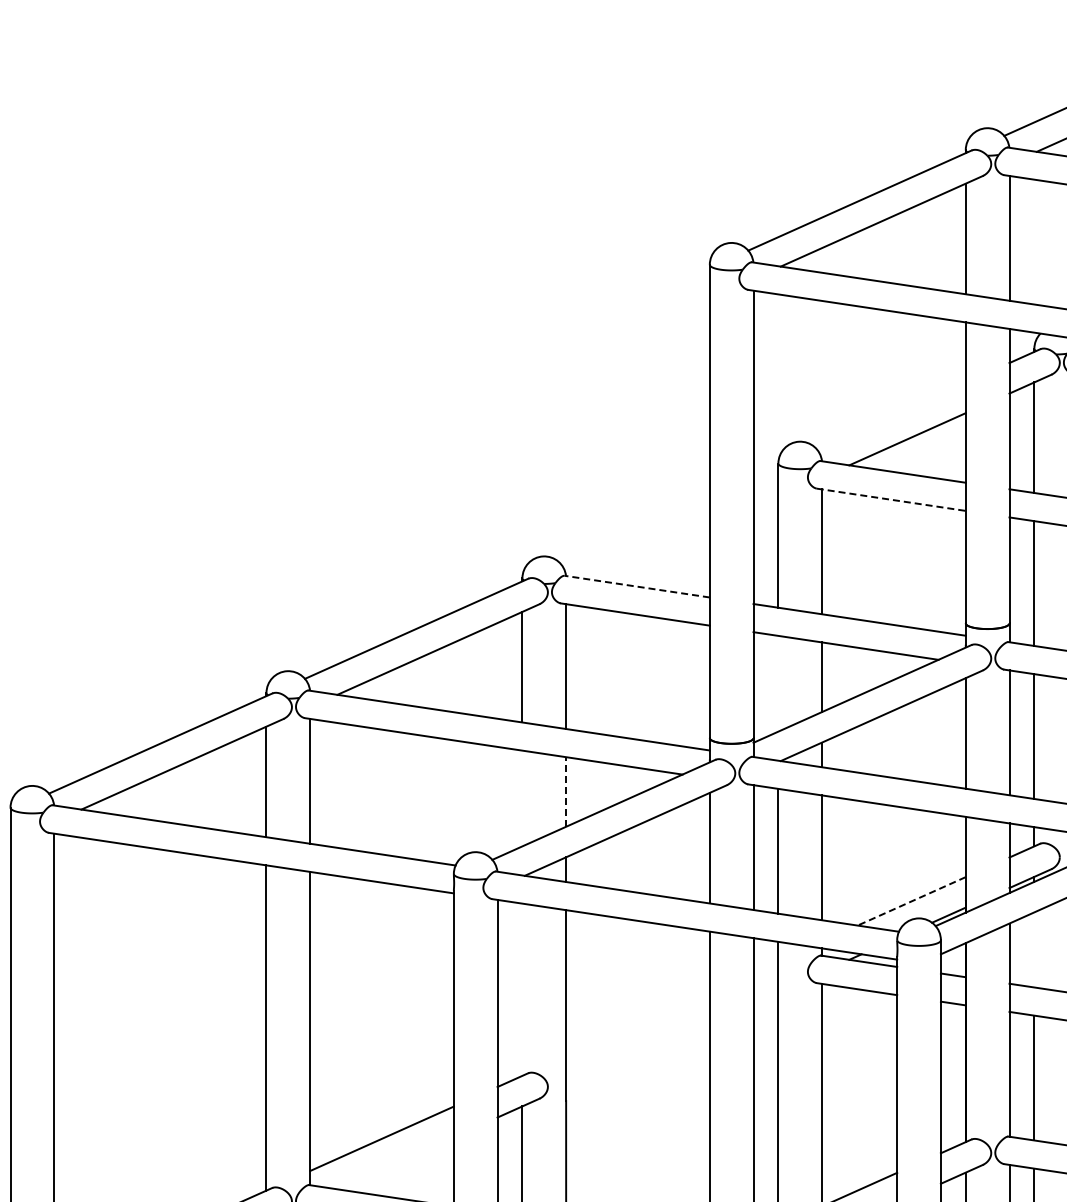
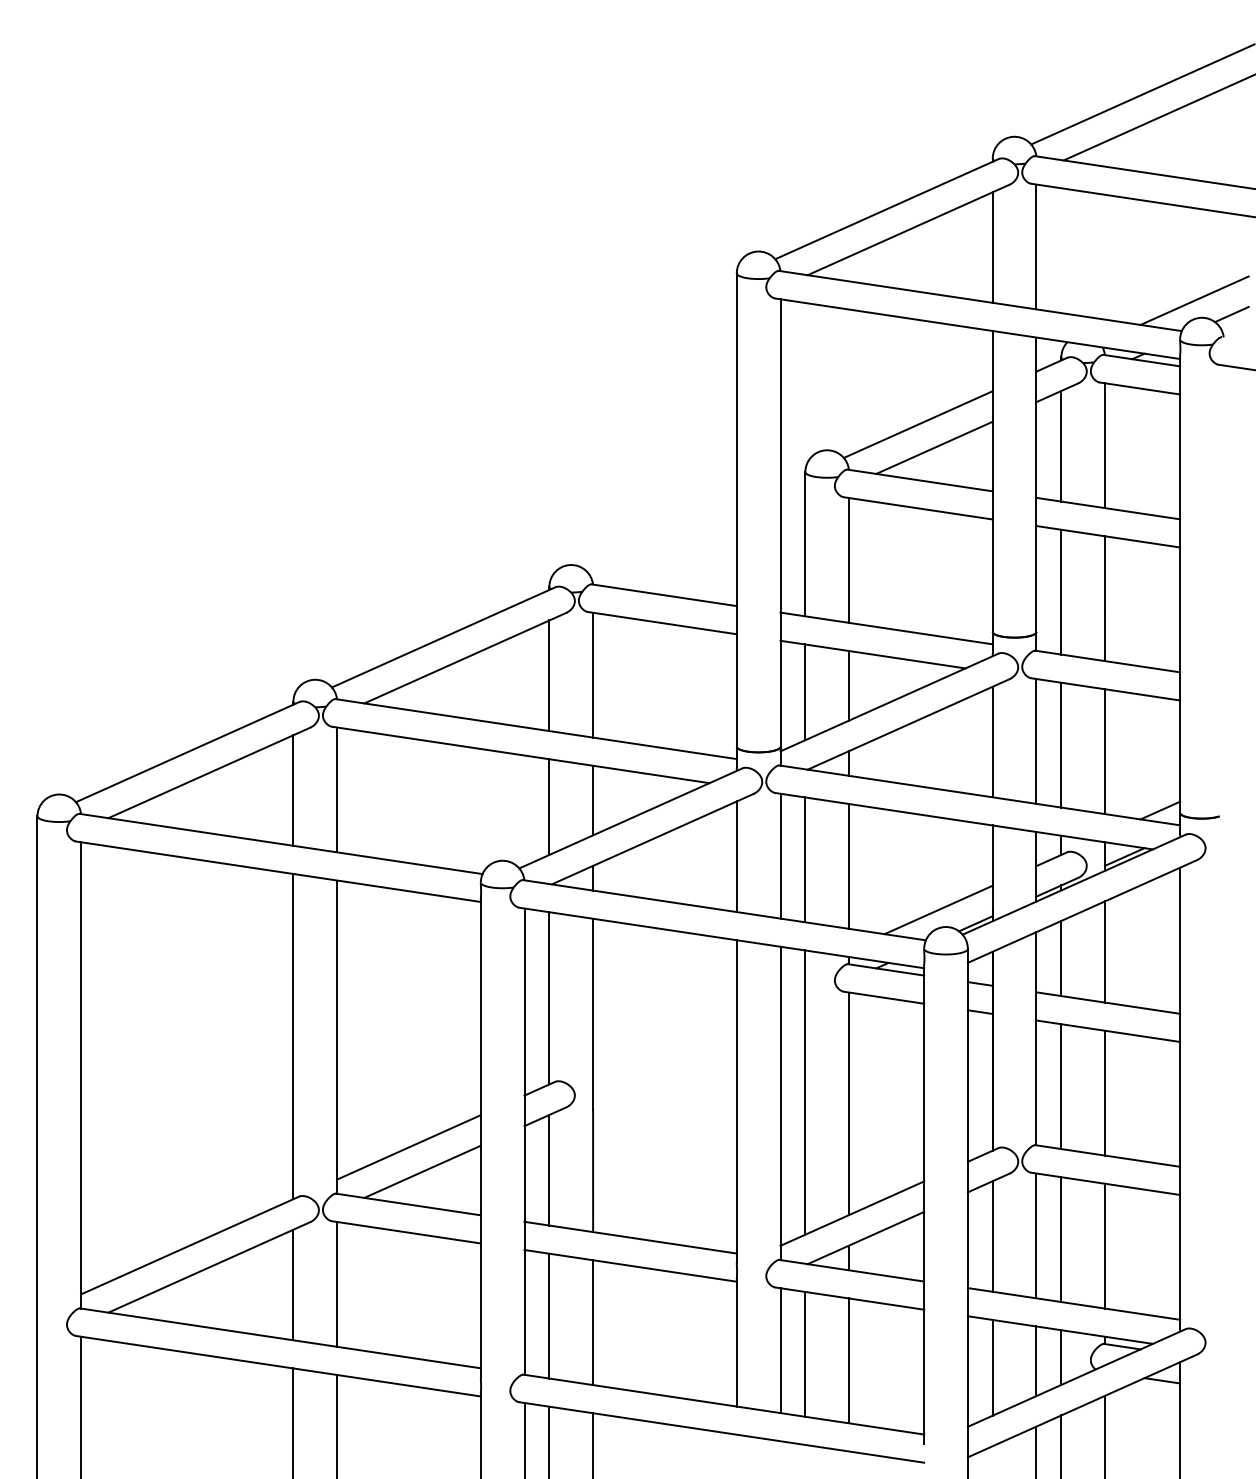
line: (890, 415) -> (917, 424), added
line: (891, 499) -> (918, 508), dashed -> solid
line: (636, 586) -> (663, 595), dashed -> solid
line: (778, 683) -> (805, 692), added
line: (566, 791) -> (593, 800), dashed -> solid
line: (522, 797) -> (549, 806), added
line: (911, 901) -> (938, 910), dashed -> solid
line: (1034, 949) -> (1061, 958), added
line: (522, 989) -> (549, 998), added
line: (395, 1162) -> (422, 1171), added

